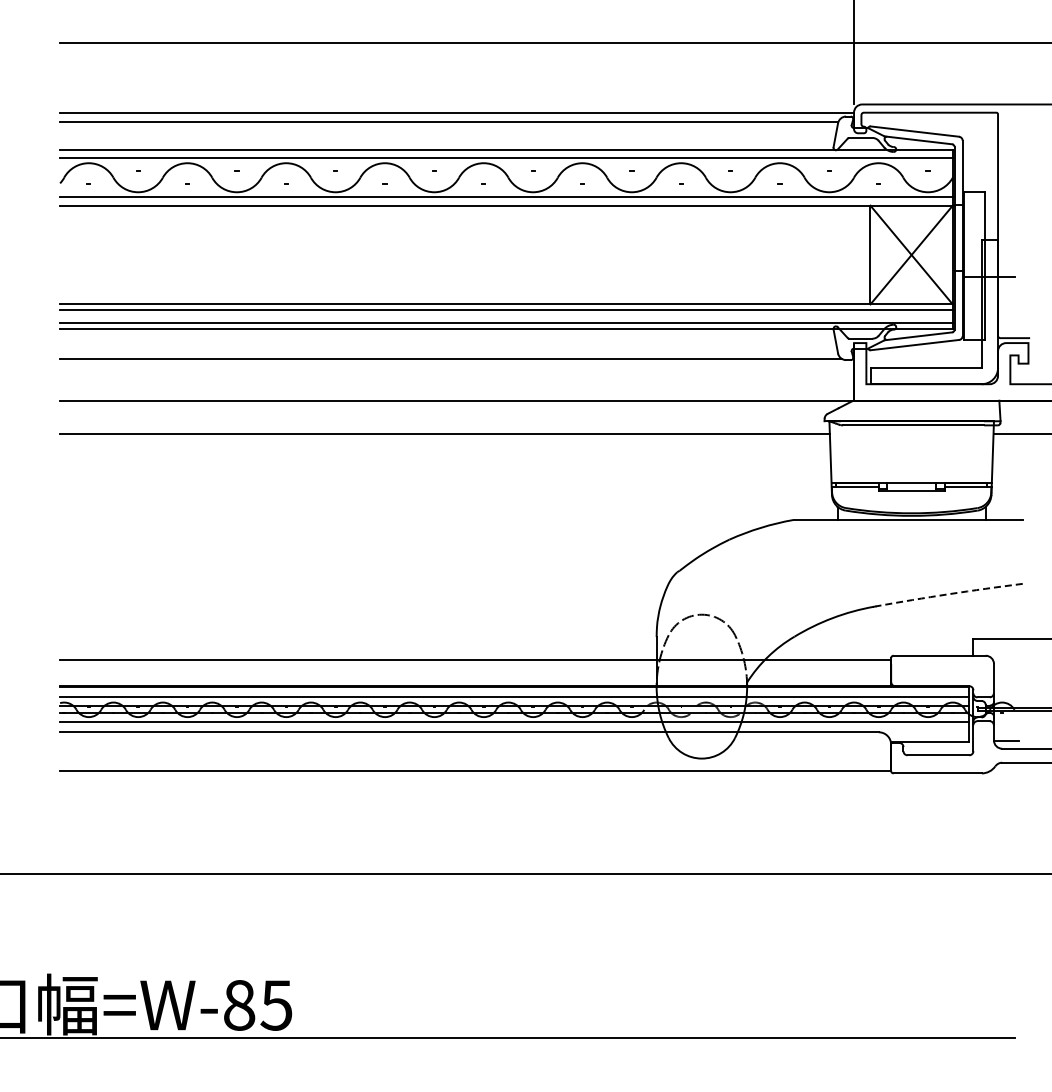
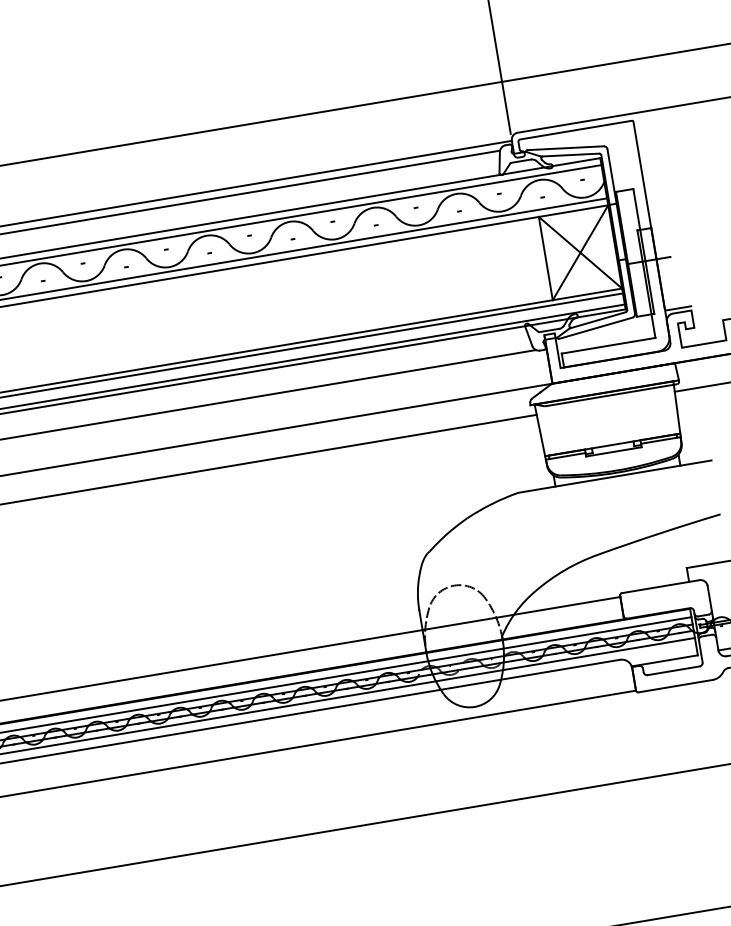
arc: (949, 594) -> (660, 533), dashed -> solid

